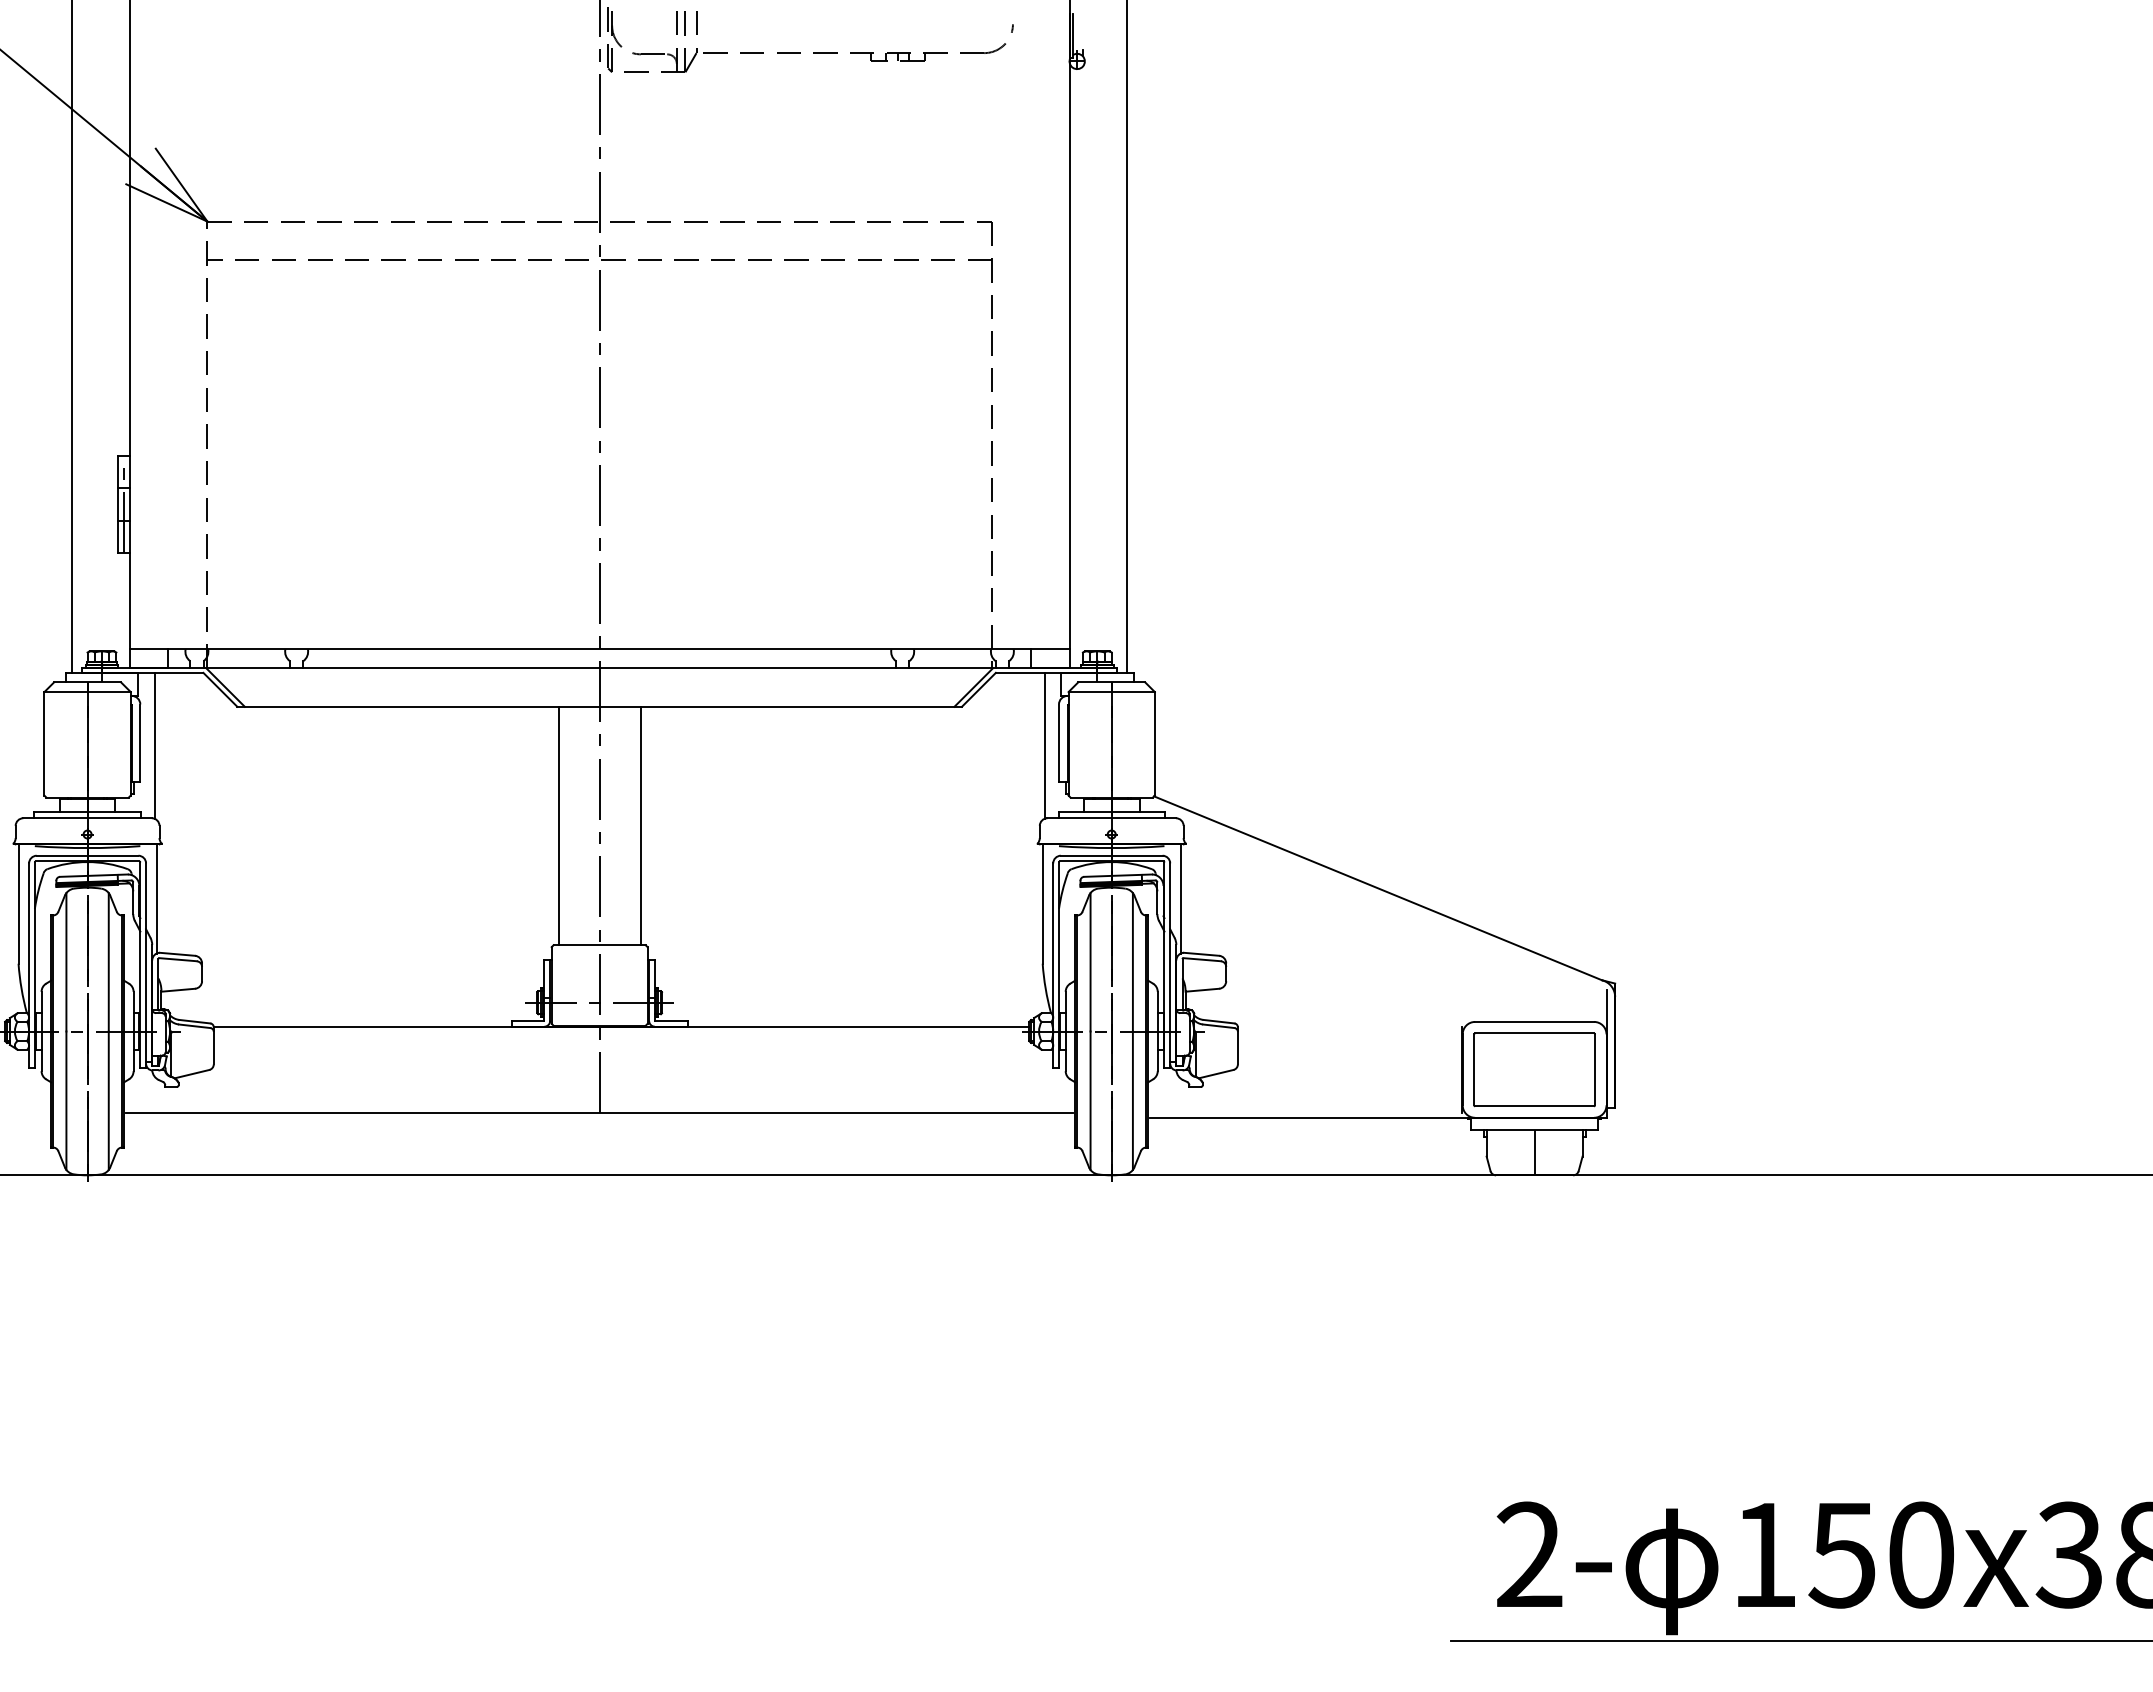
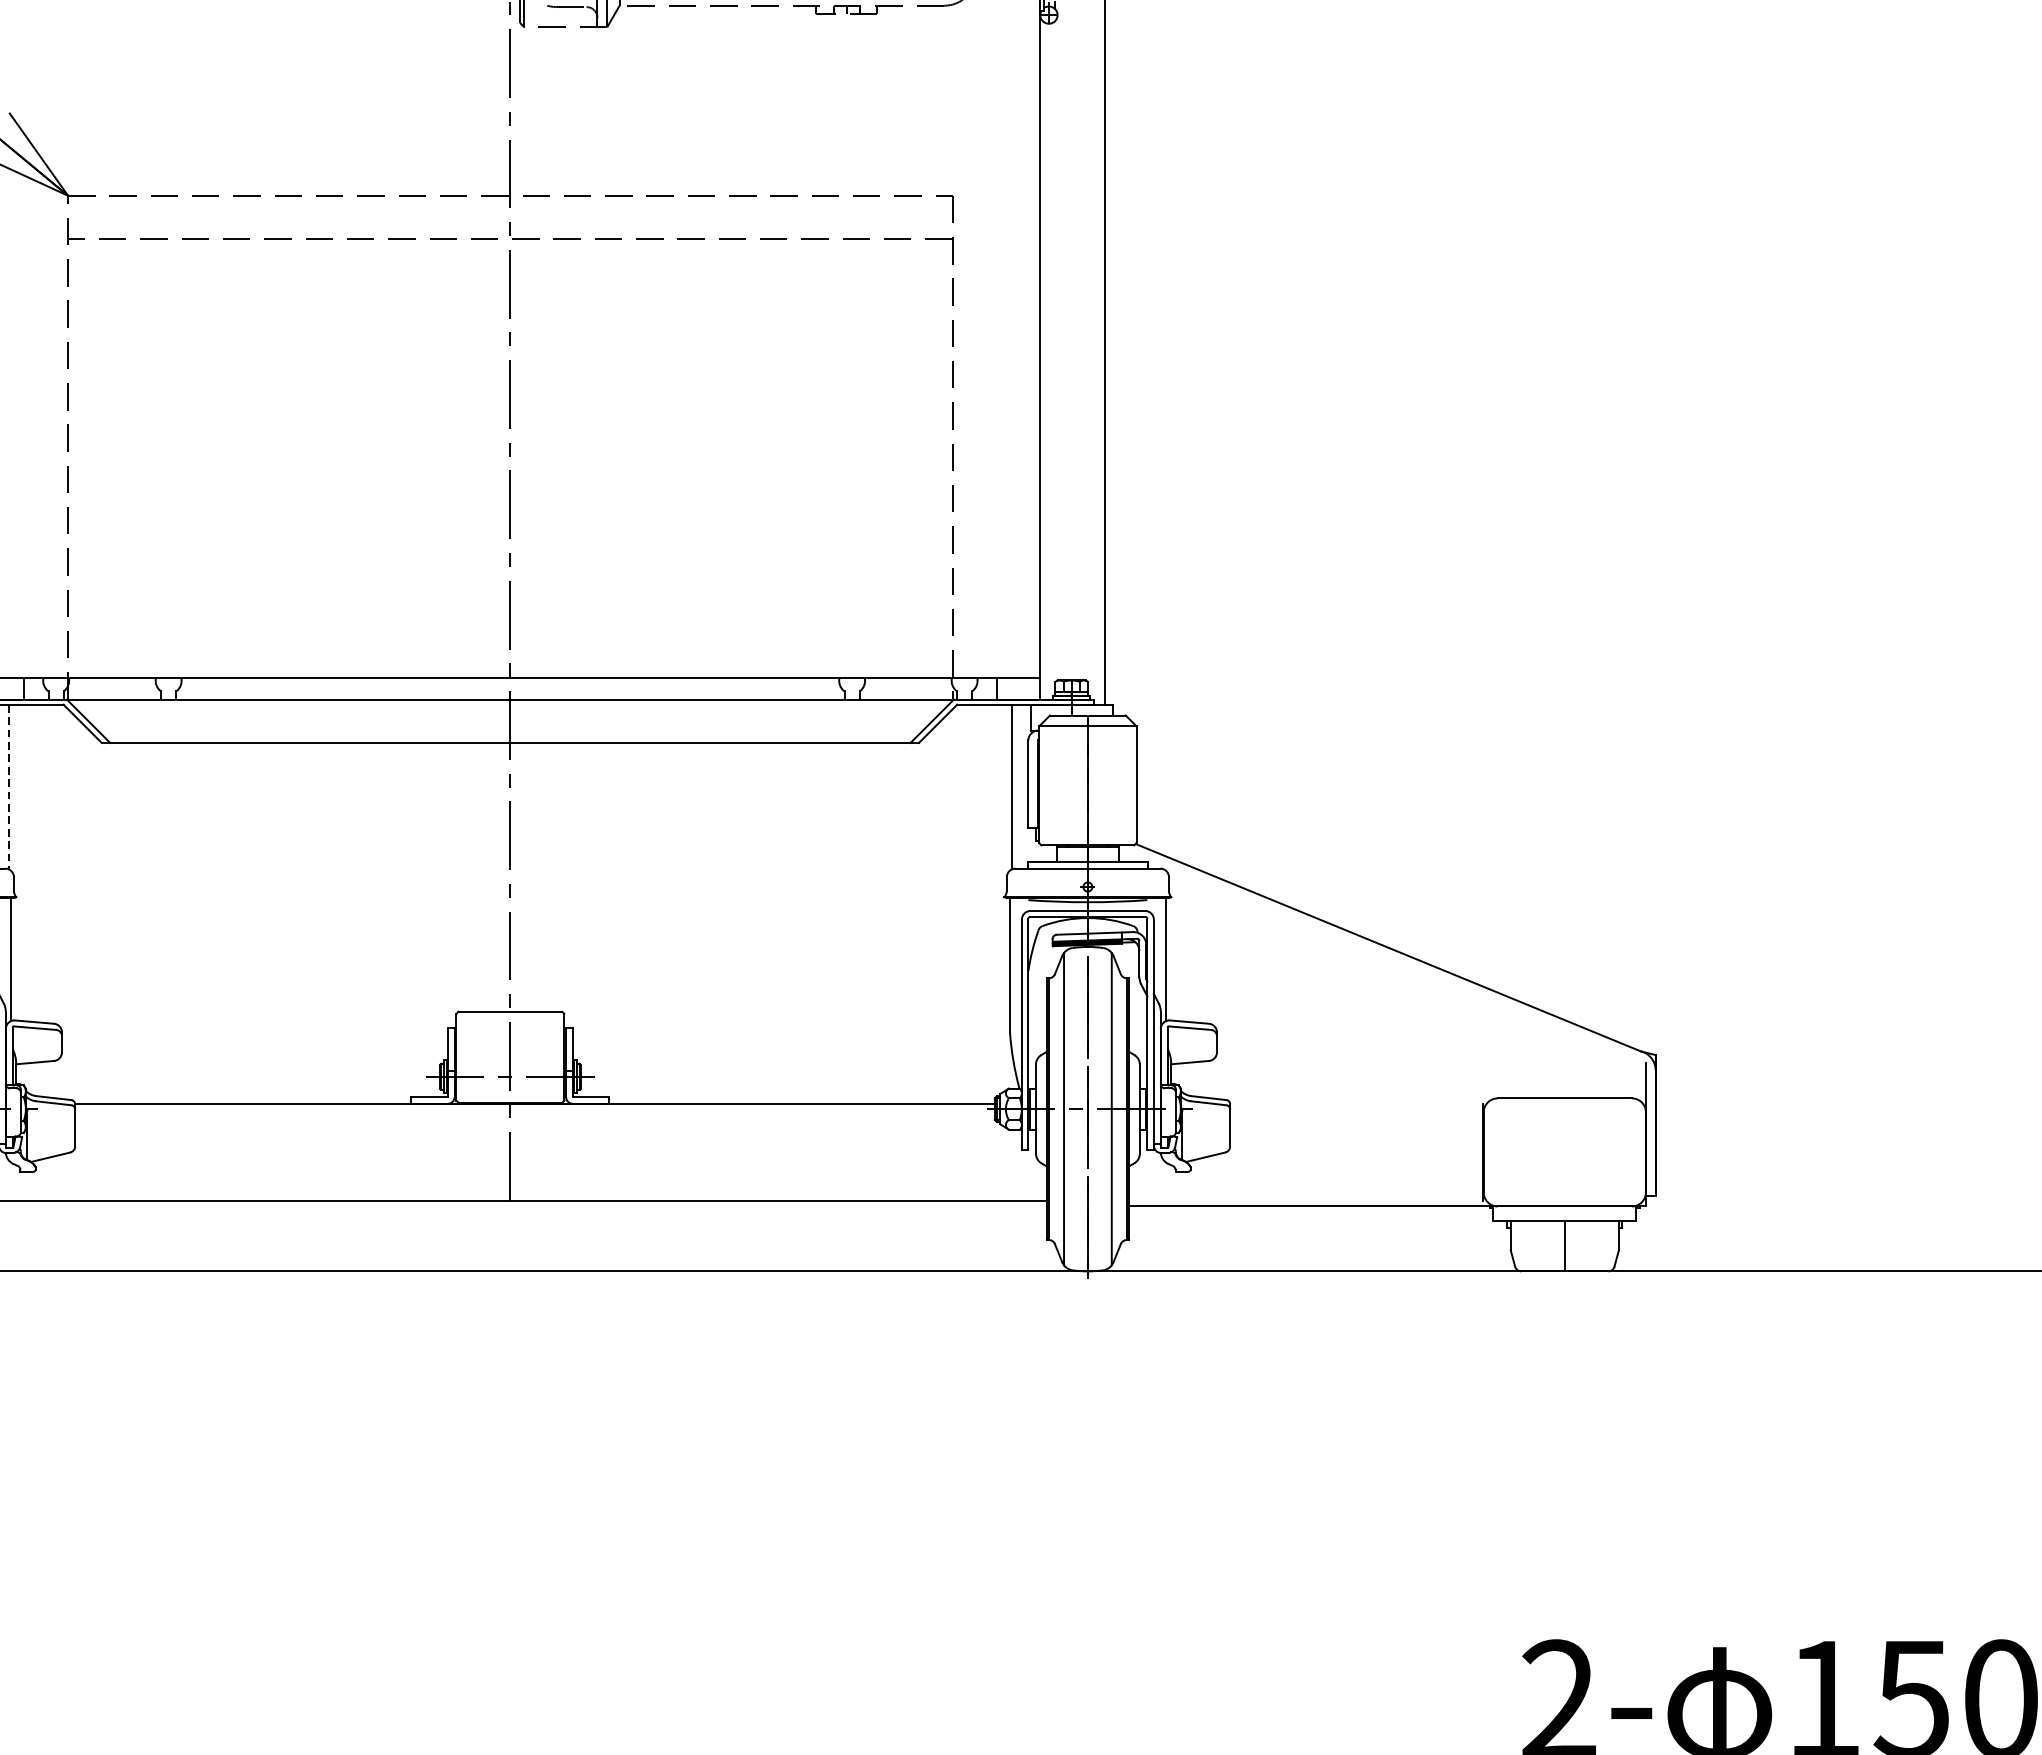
line: (154, 745) -> (8, 786), solid -> dashed
line: (558, 825) -> (463, 876), removed
line: (640, 825) -> (556, 876), removed
part: (1534, 1069) -> (1564, 1152), removed

